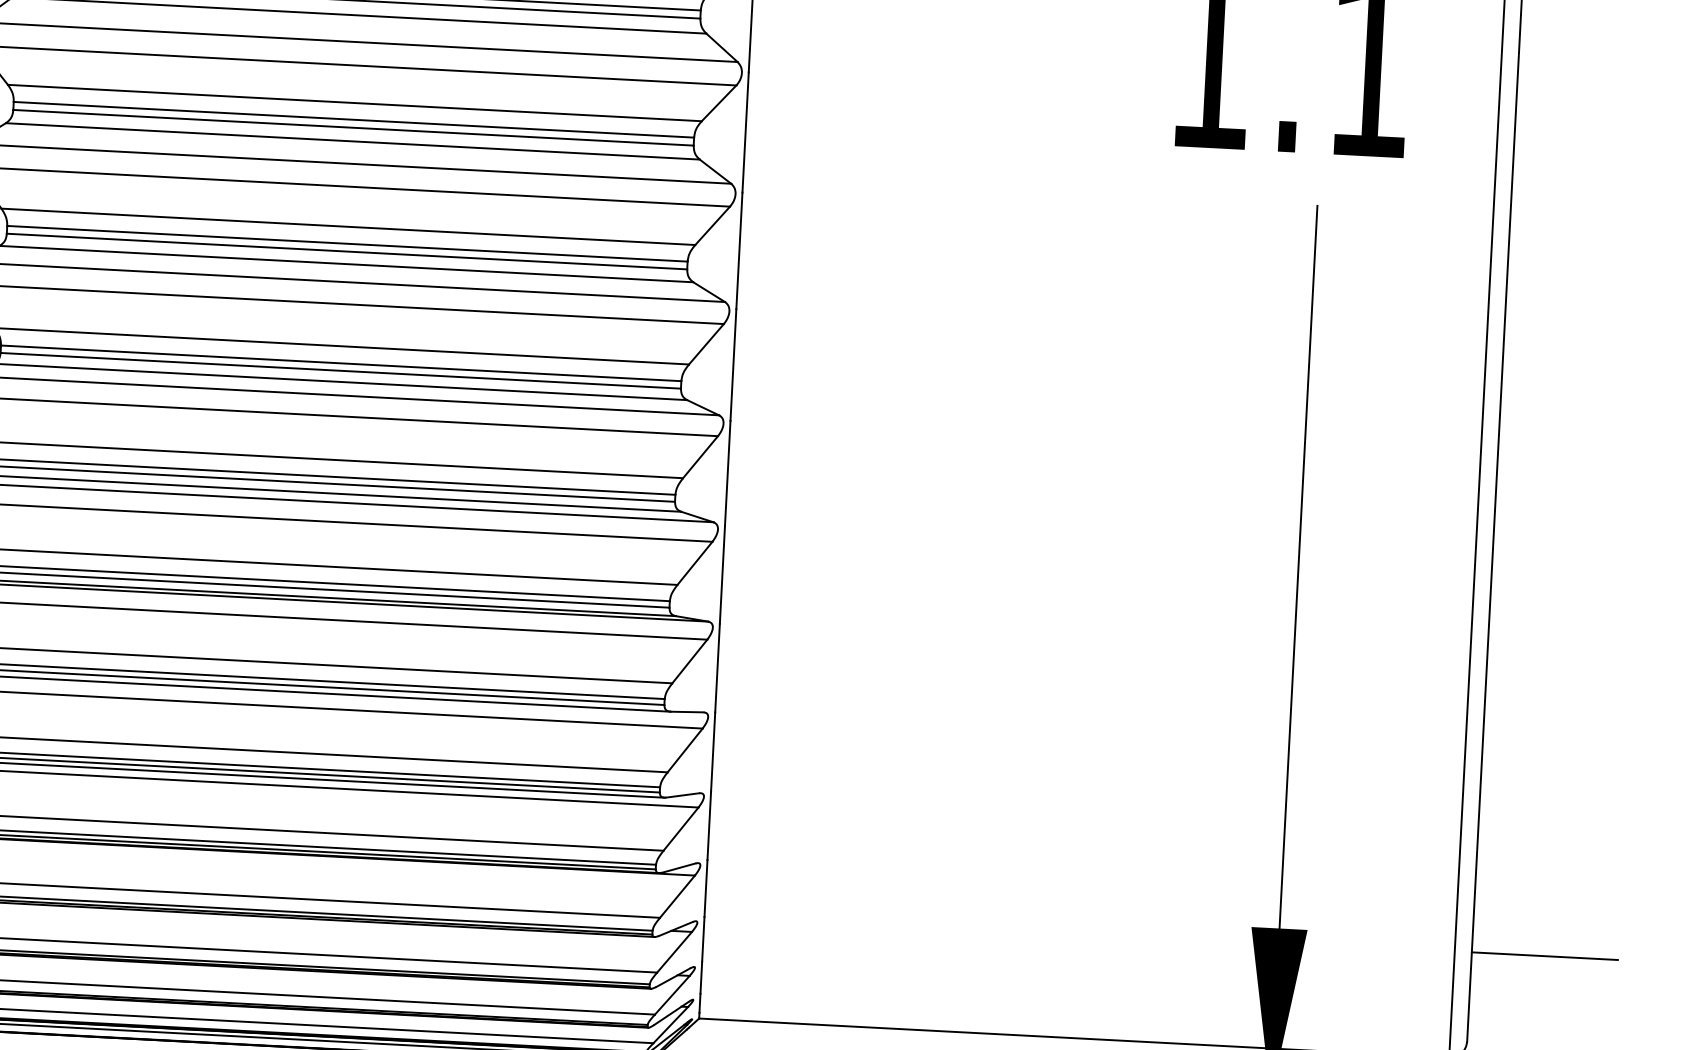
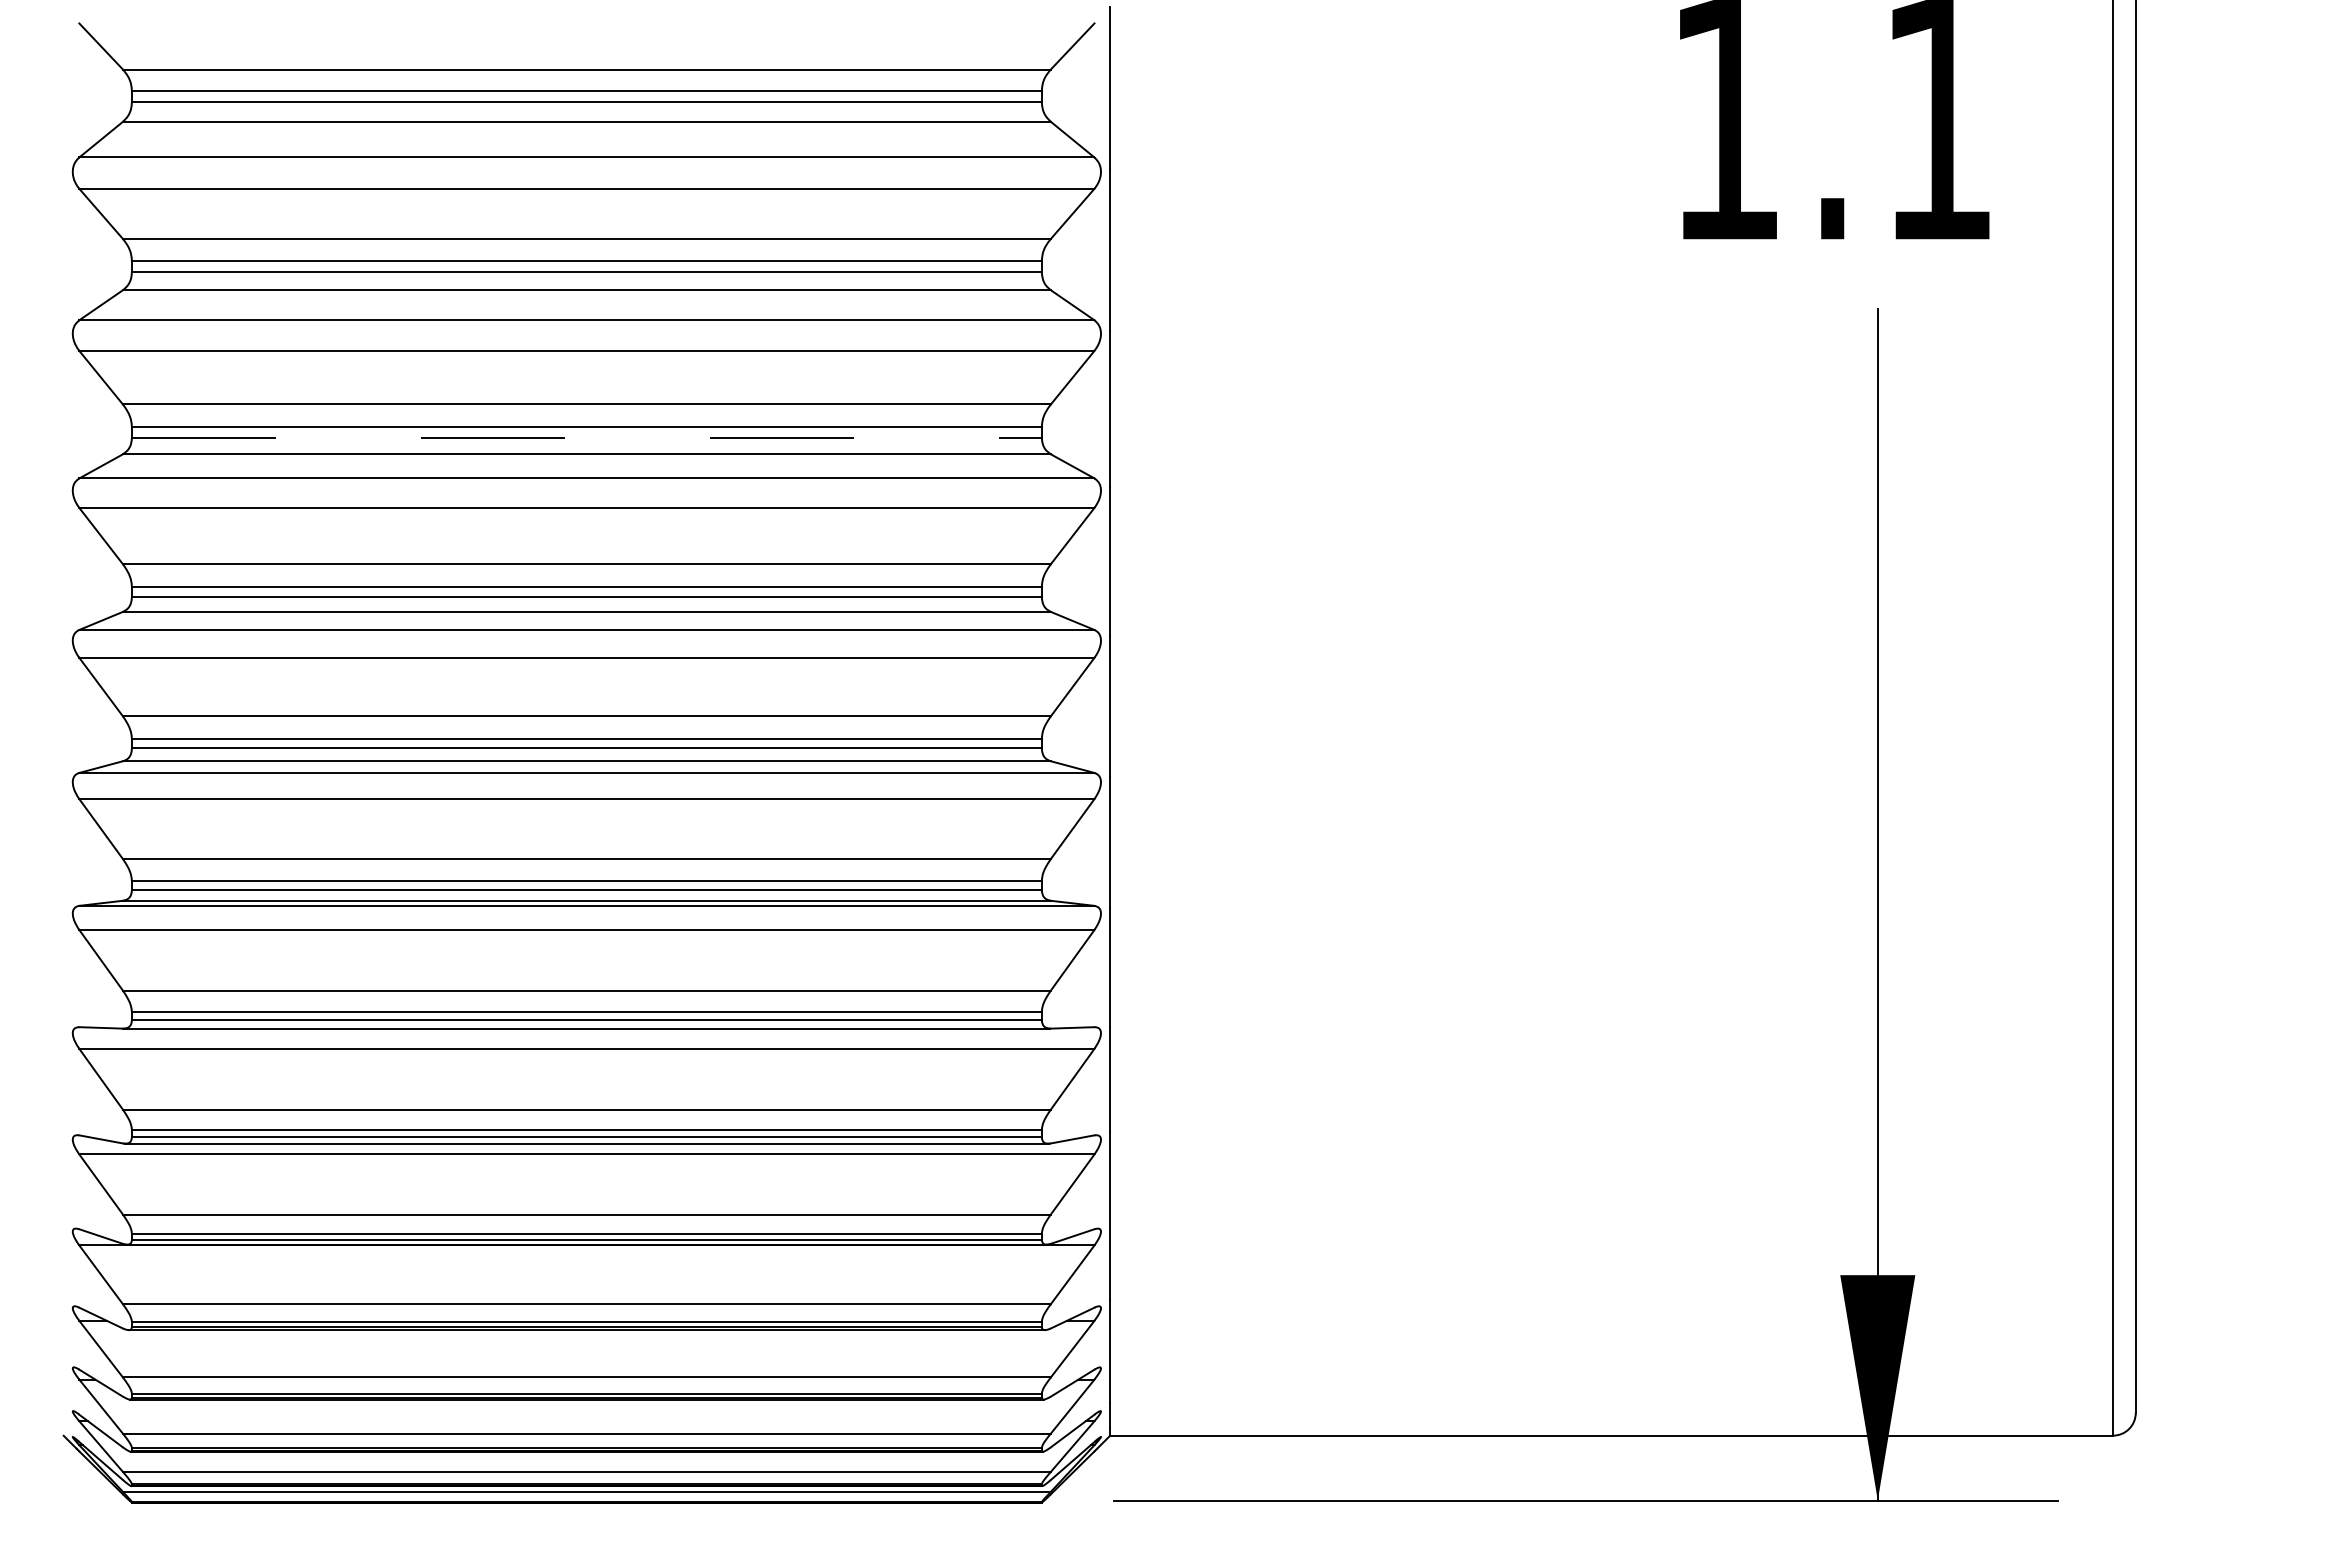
line: (346, 251) -> (586, 437), solid -> dashed
line: (1544, 956) -> (2233, 1293), removed

